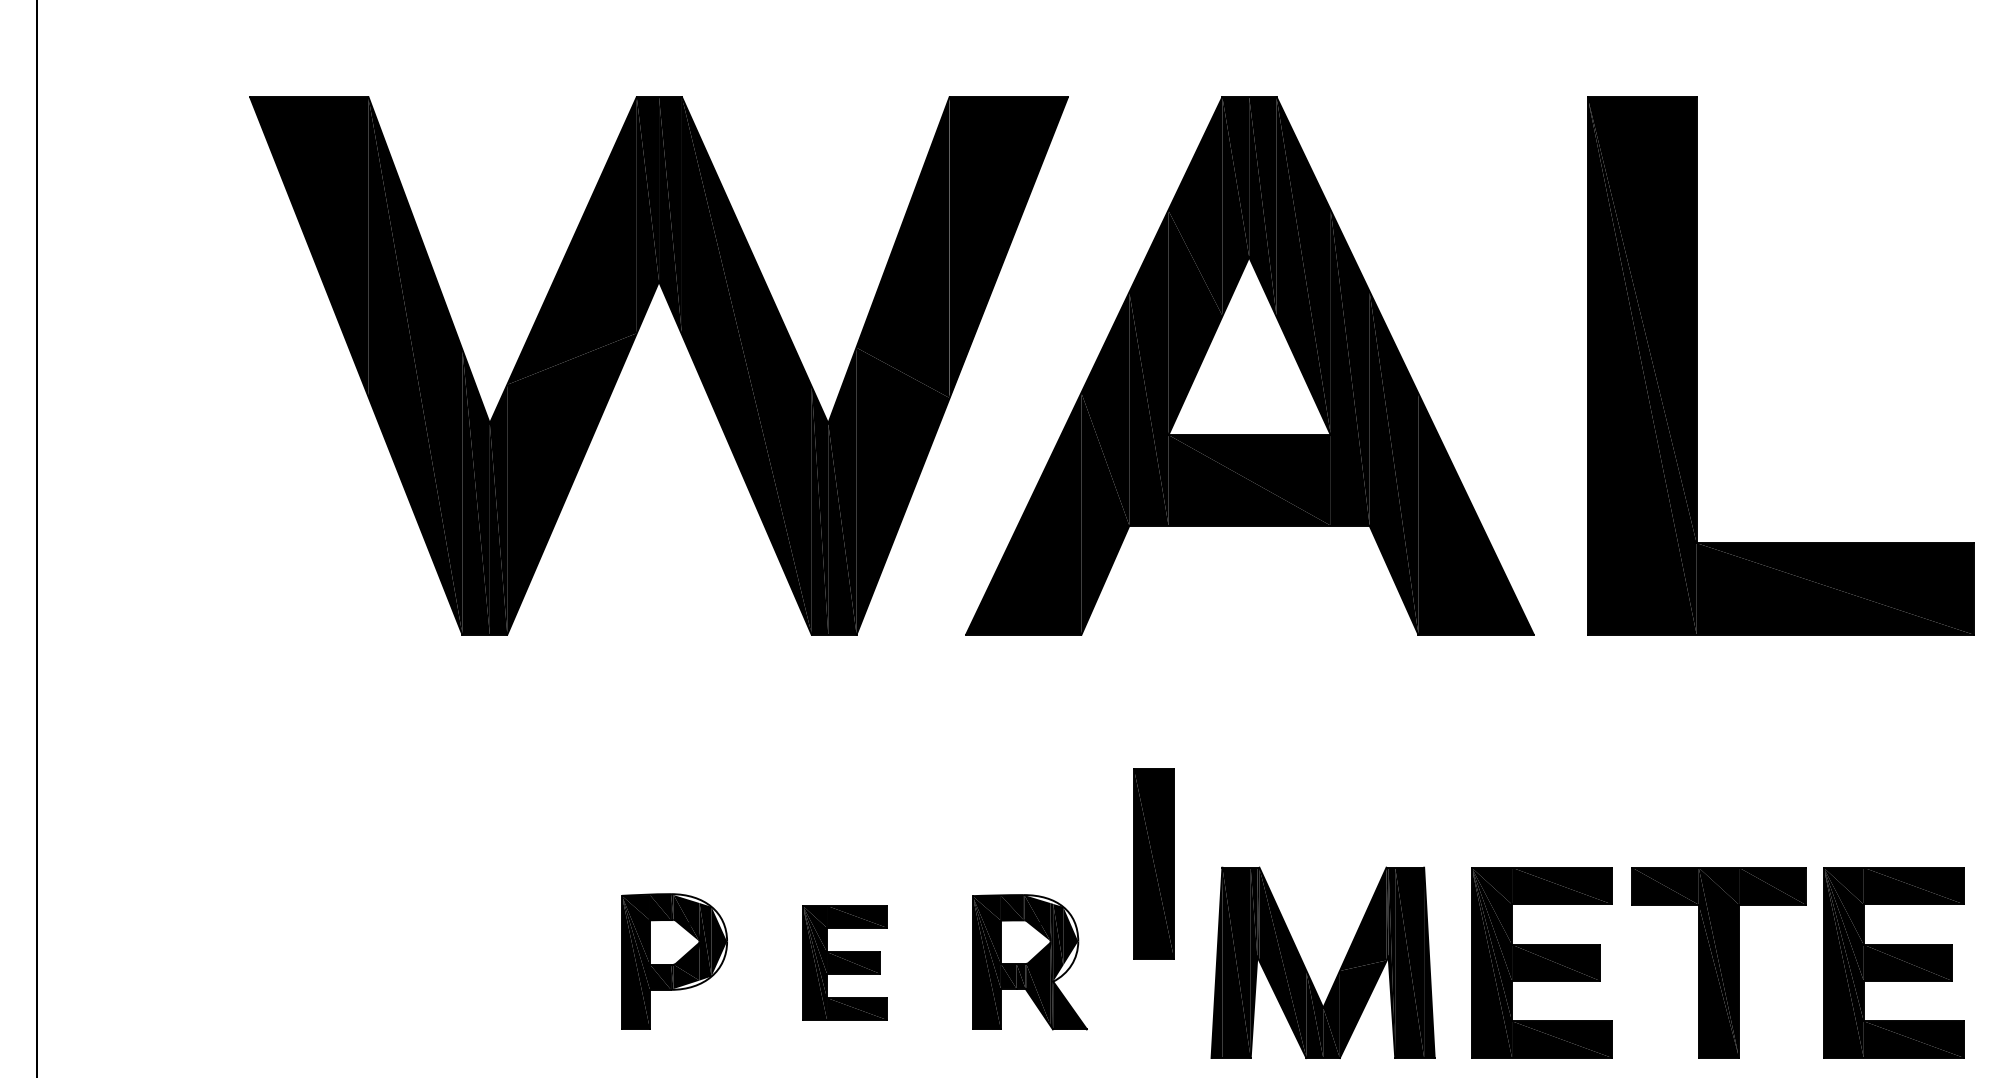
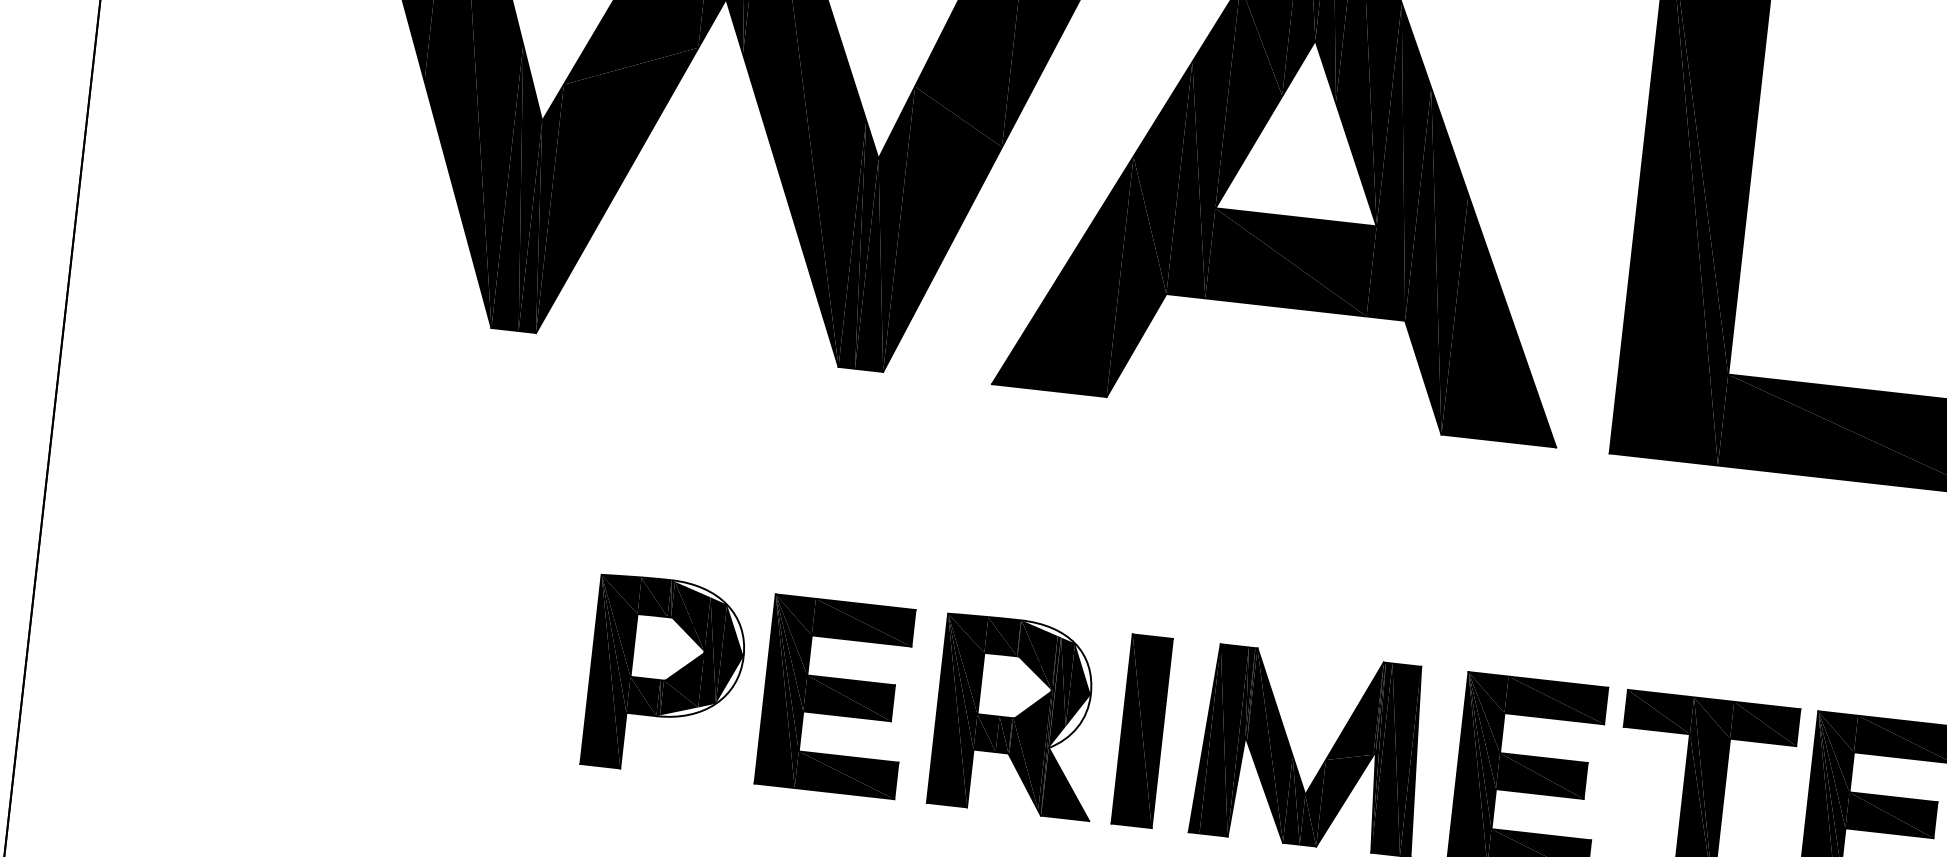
part: (1153, 863) -> (1141, 730), moved
part: (674, 961) -> (665, 676), size x1.43
part: (844, 962) -> (834, 696), size x1.67
part: (1029, 962) -> (1018, 716), size x1.43

